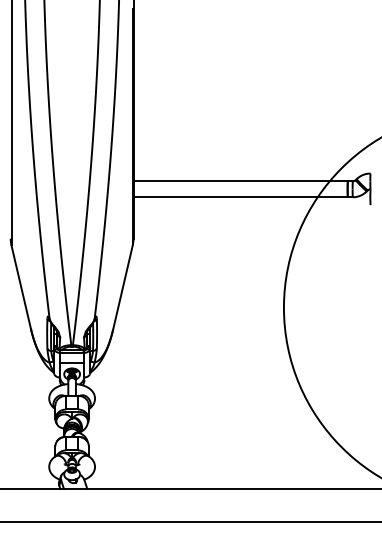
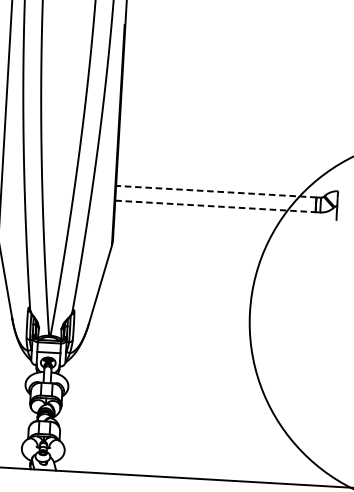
line: (240, 181) -> (216, 191), solid -> dashed
line: (241, 197) -> (216, 206), solid -> dashed

